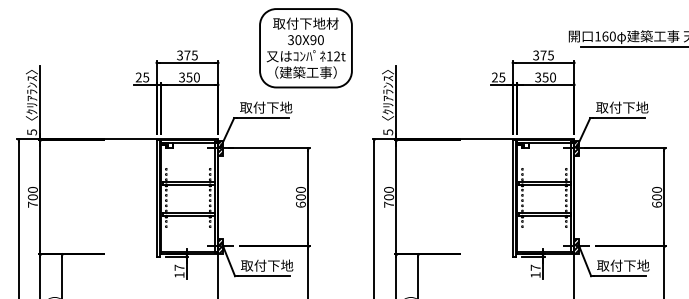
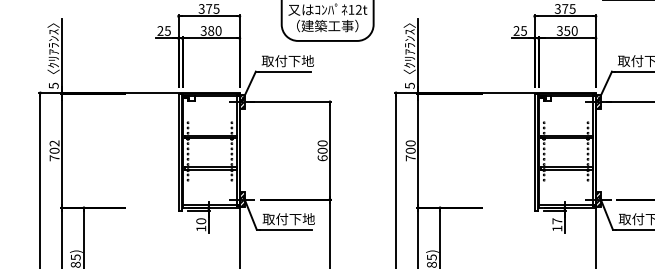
text: (189, 77) -> (211, 30), 350 -> 380
text: (32, 189) -> (54, 142), 700 -> 702
text: (179, 267) -> (201, 220), 17 -> 10

